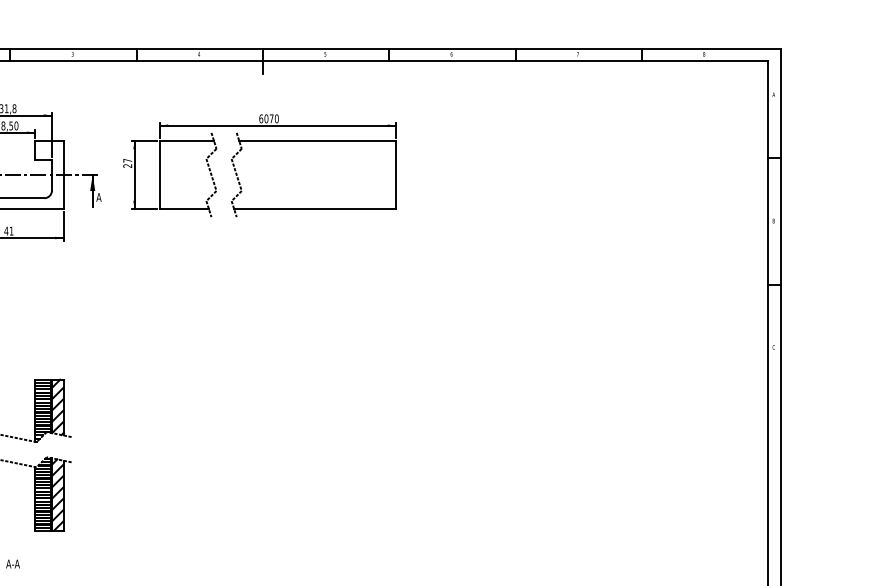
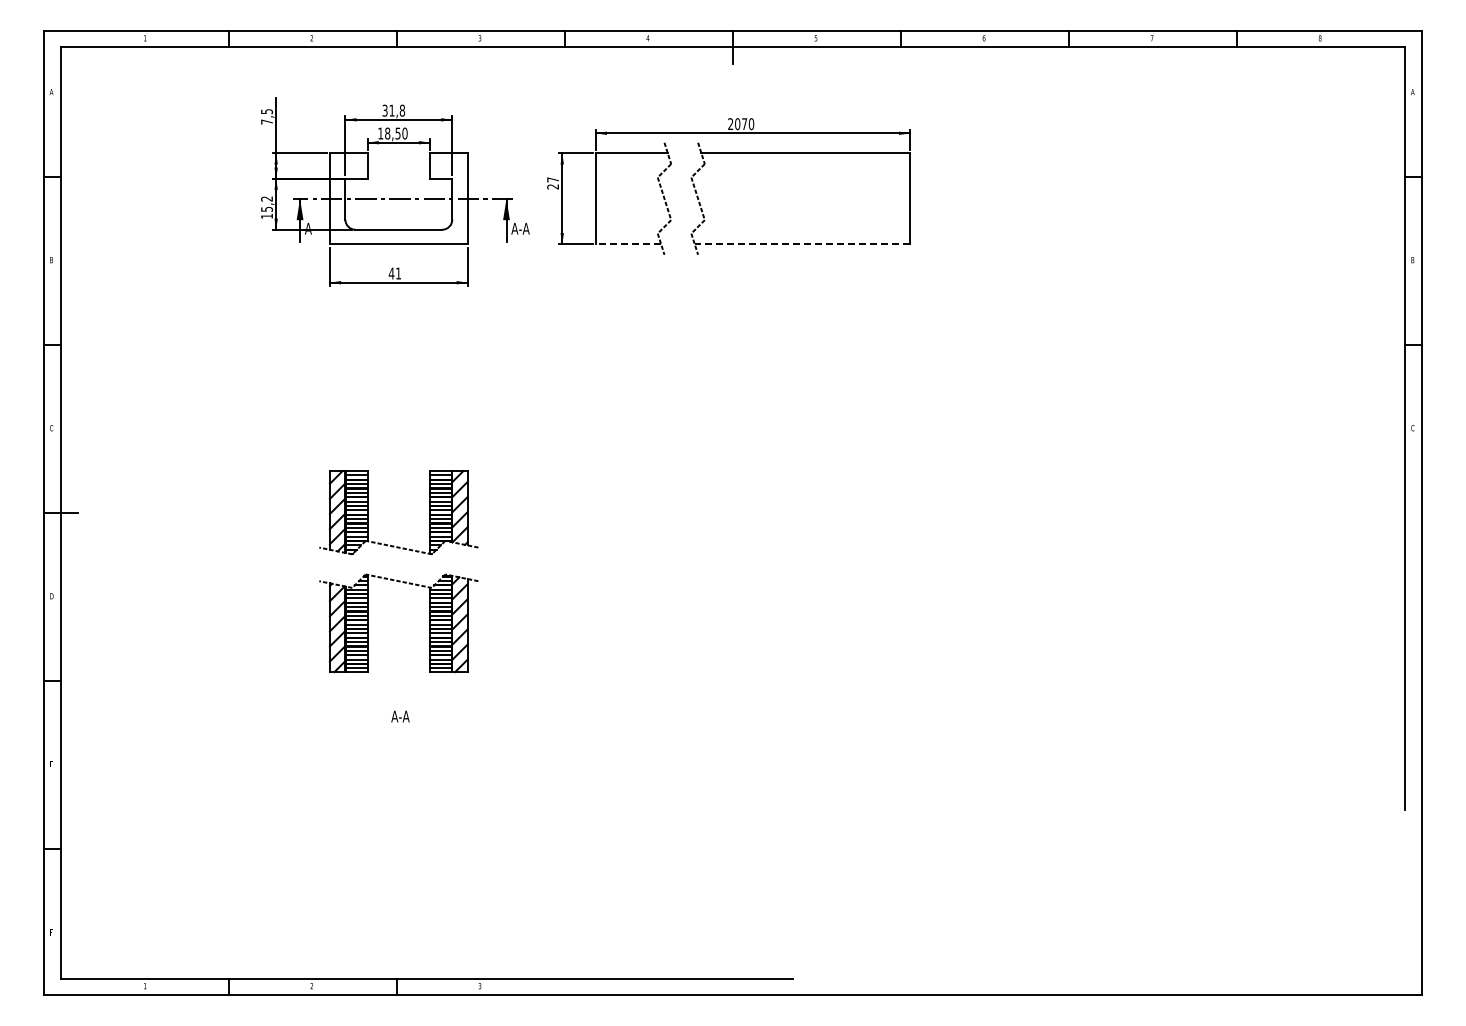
text: (261, 119) -> (730, 124), 6070 -> 2070
text: (106, 197) -> (524, 228), A -> A-A
line: (184, 209) -> (628, 244), solid -> dashed
line: (315, 209) -> (802, 244), solid -> dashed

